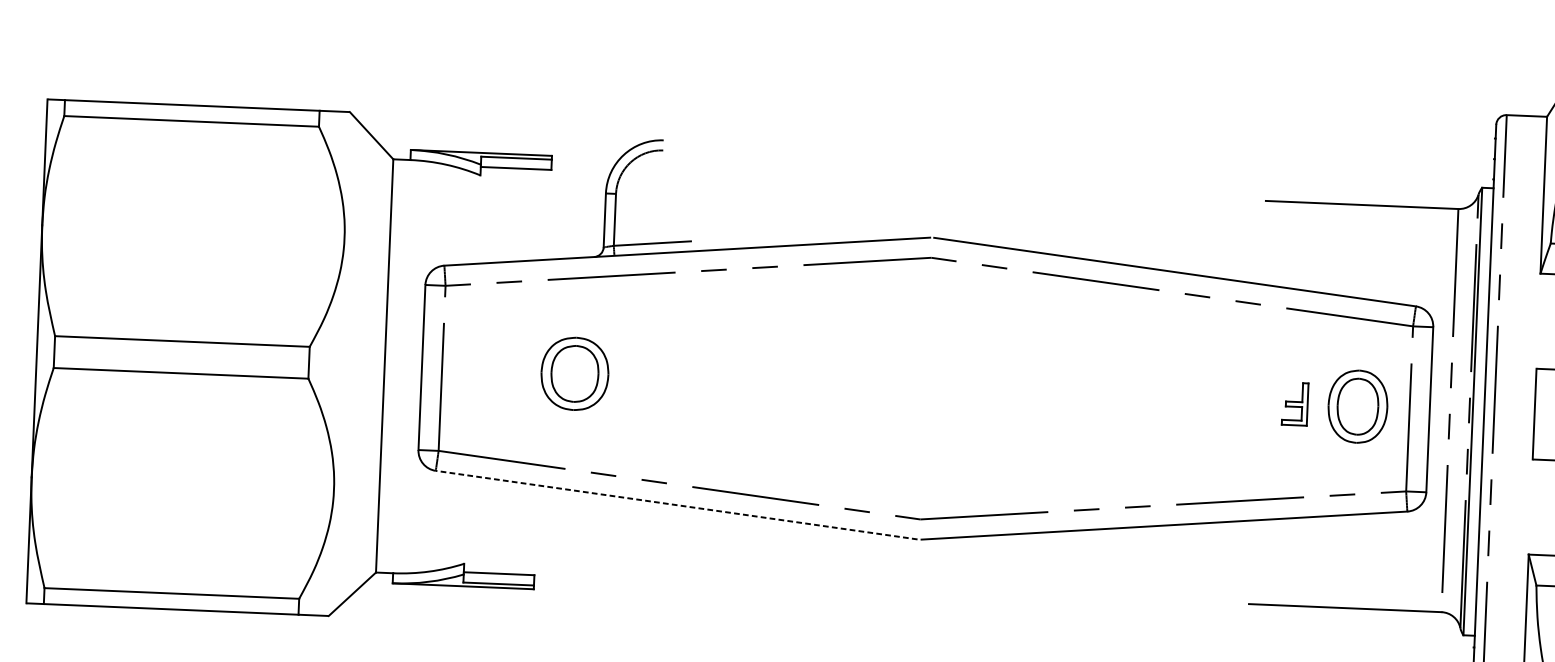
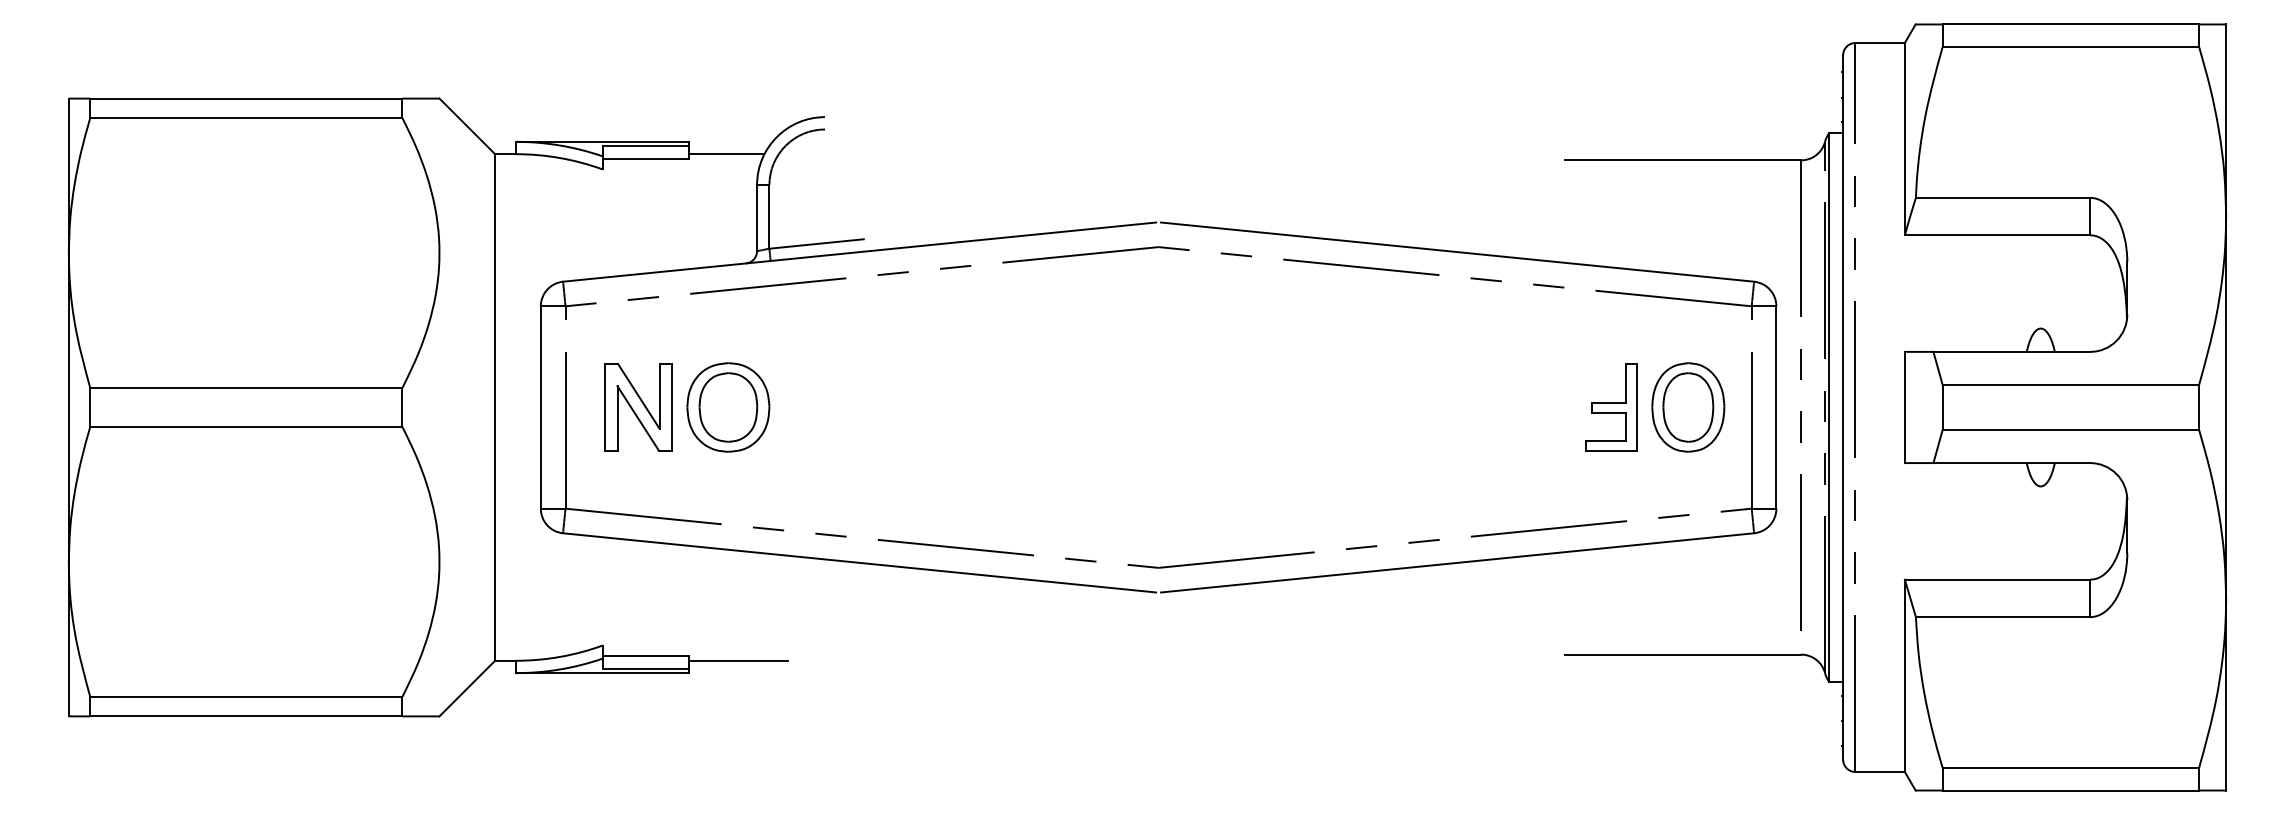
line: (582, 167) -> (726, 154), added
part: (501, 370) -> (638, 407), added
part: (1295, 404) -> (1611, 407), size x1.67
line: (676, 504) -> (859, 562), dashed -> solid
line: (574, 580) -> (738, 660), added

